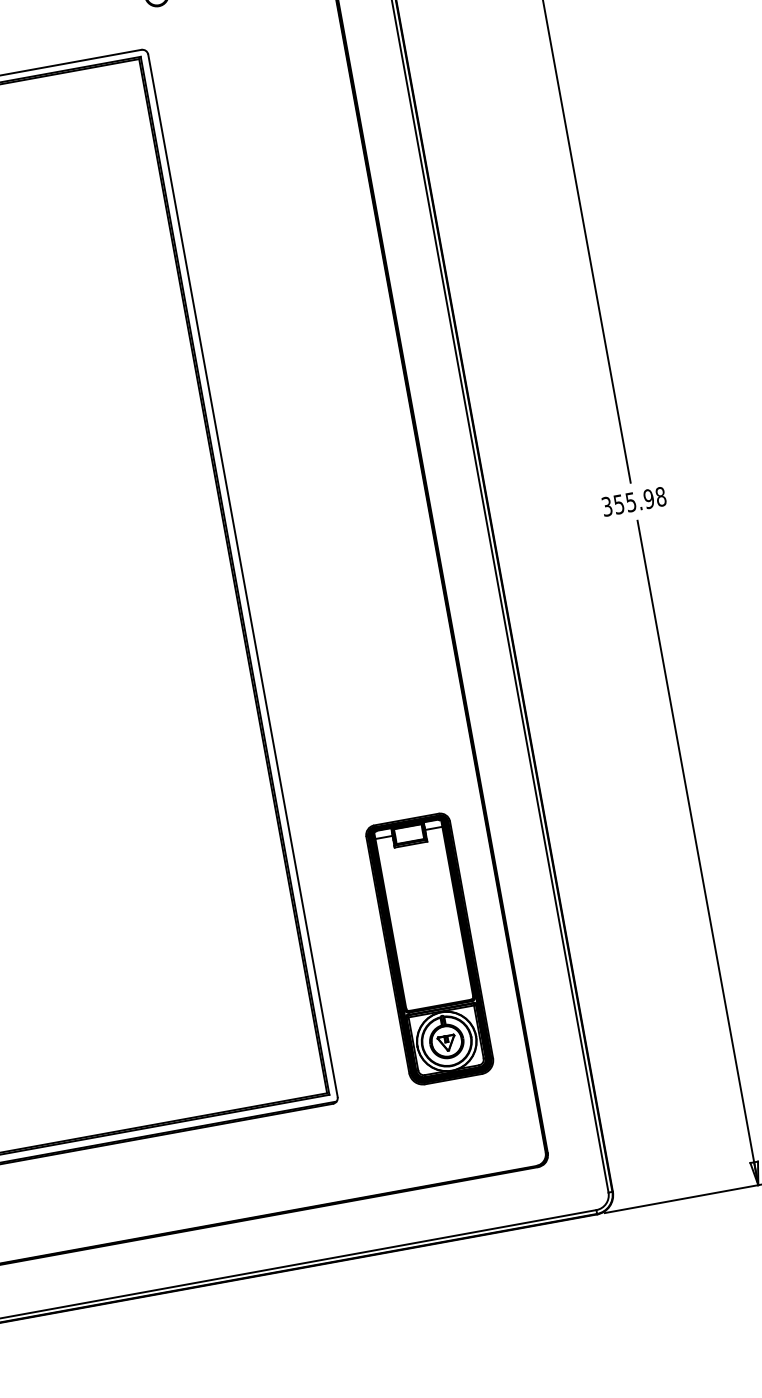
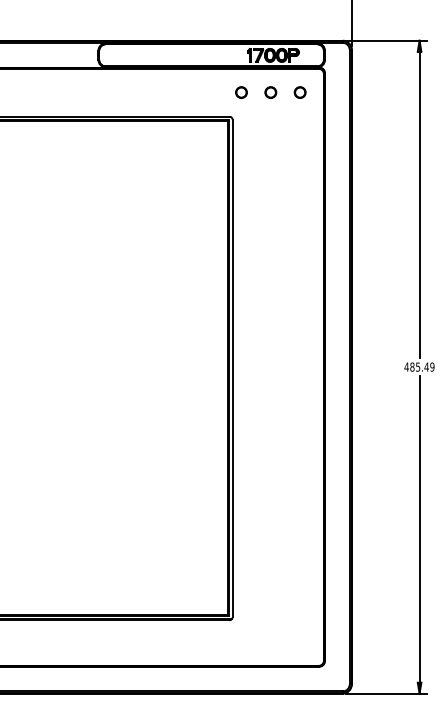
text: (633, 500) -> (419, 366), 355.98 -> 485.49
part: (429, 948) -> (287, 556), removed

